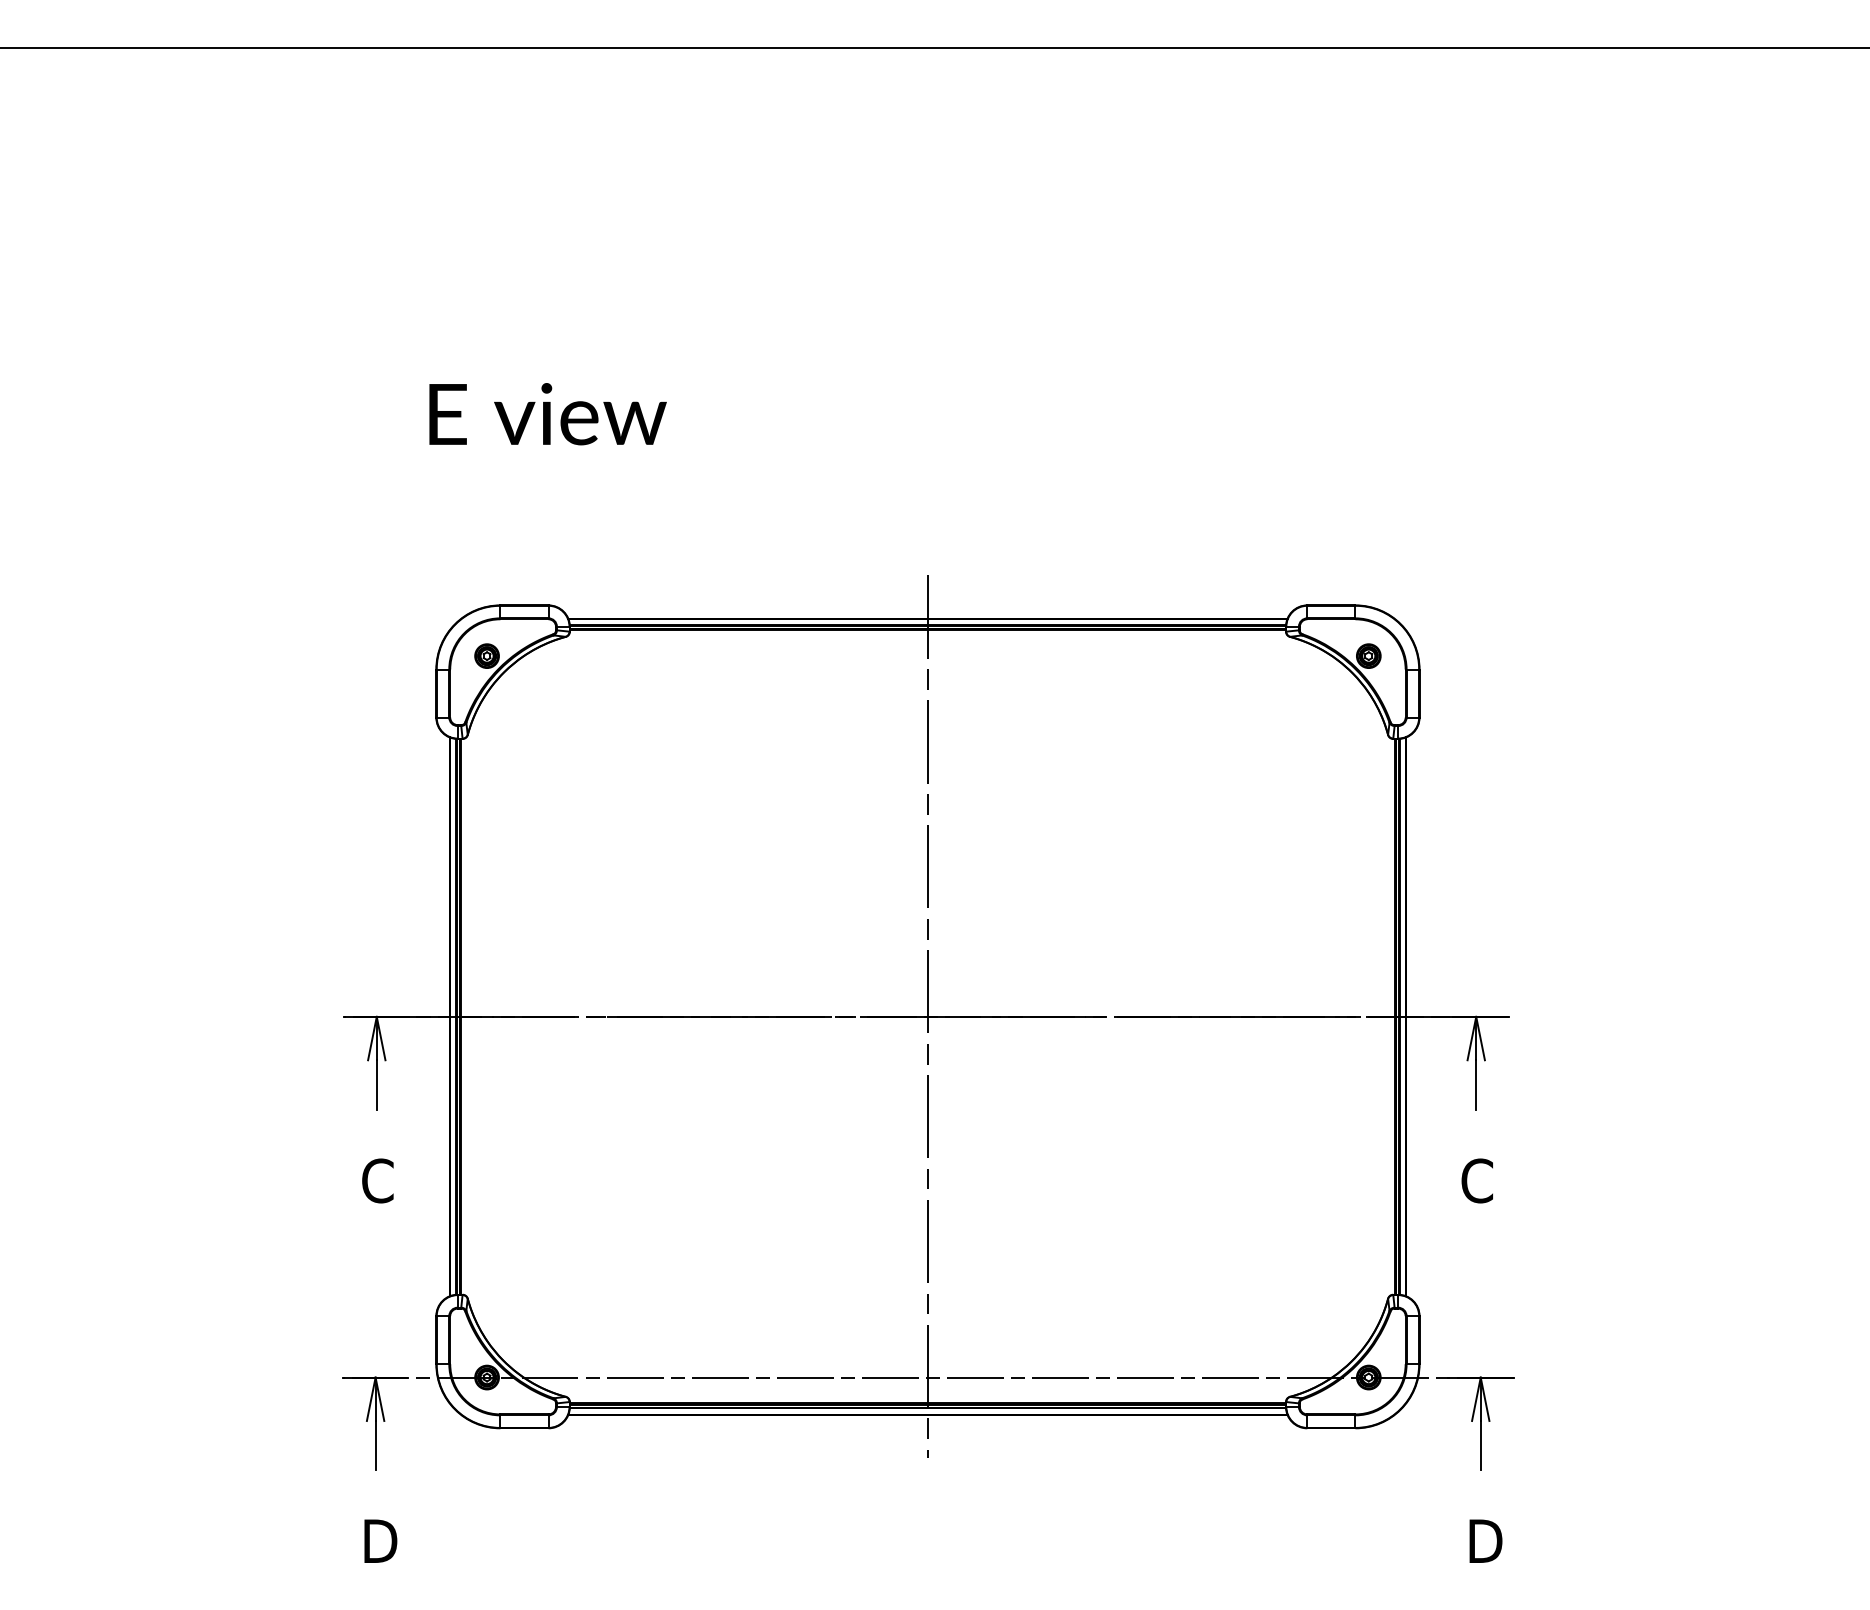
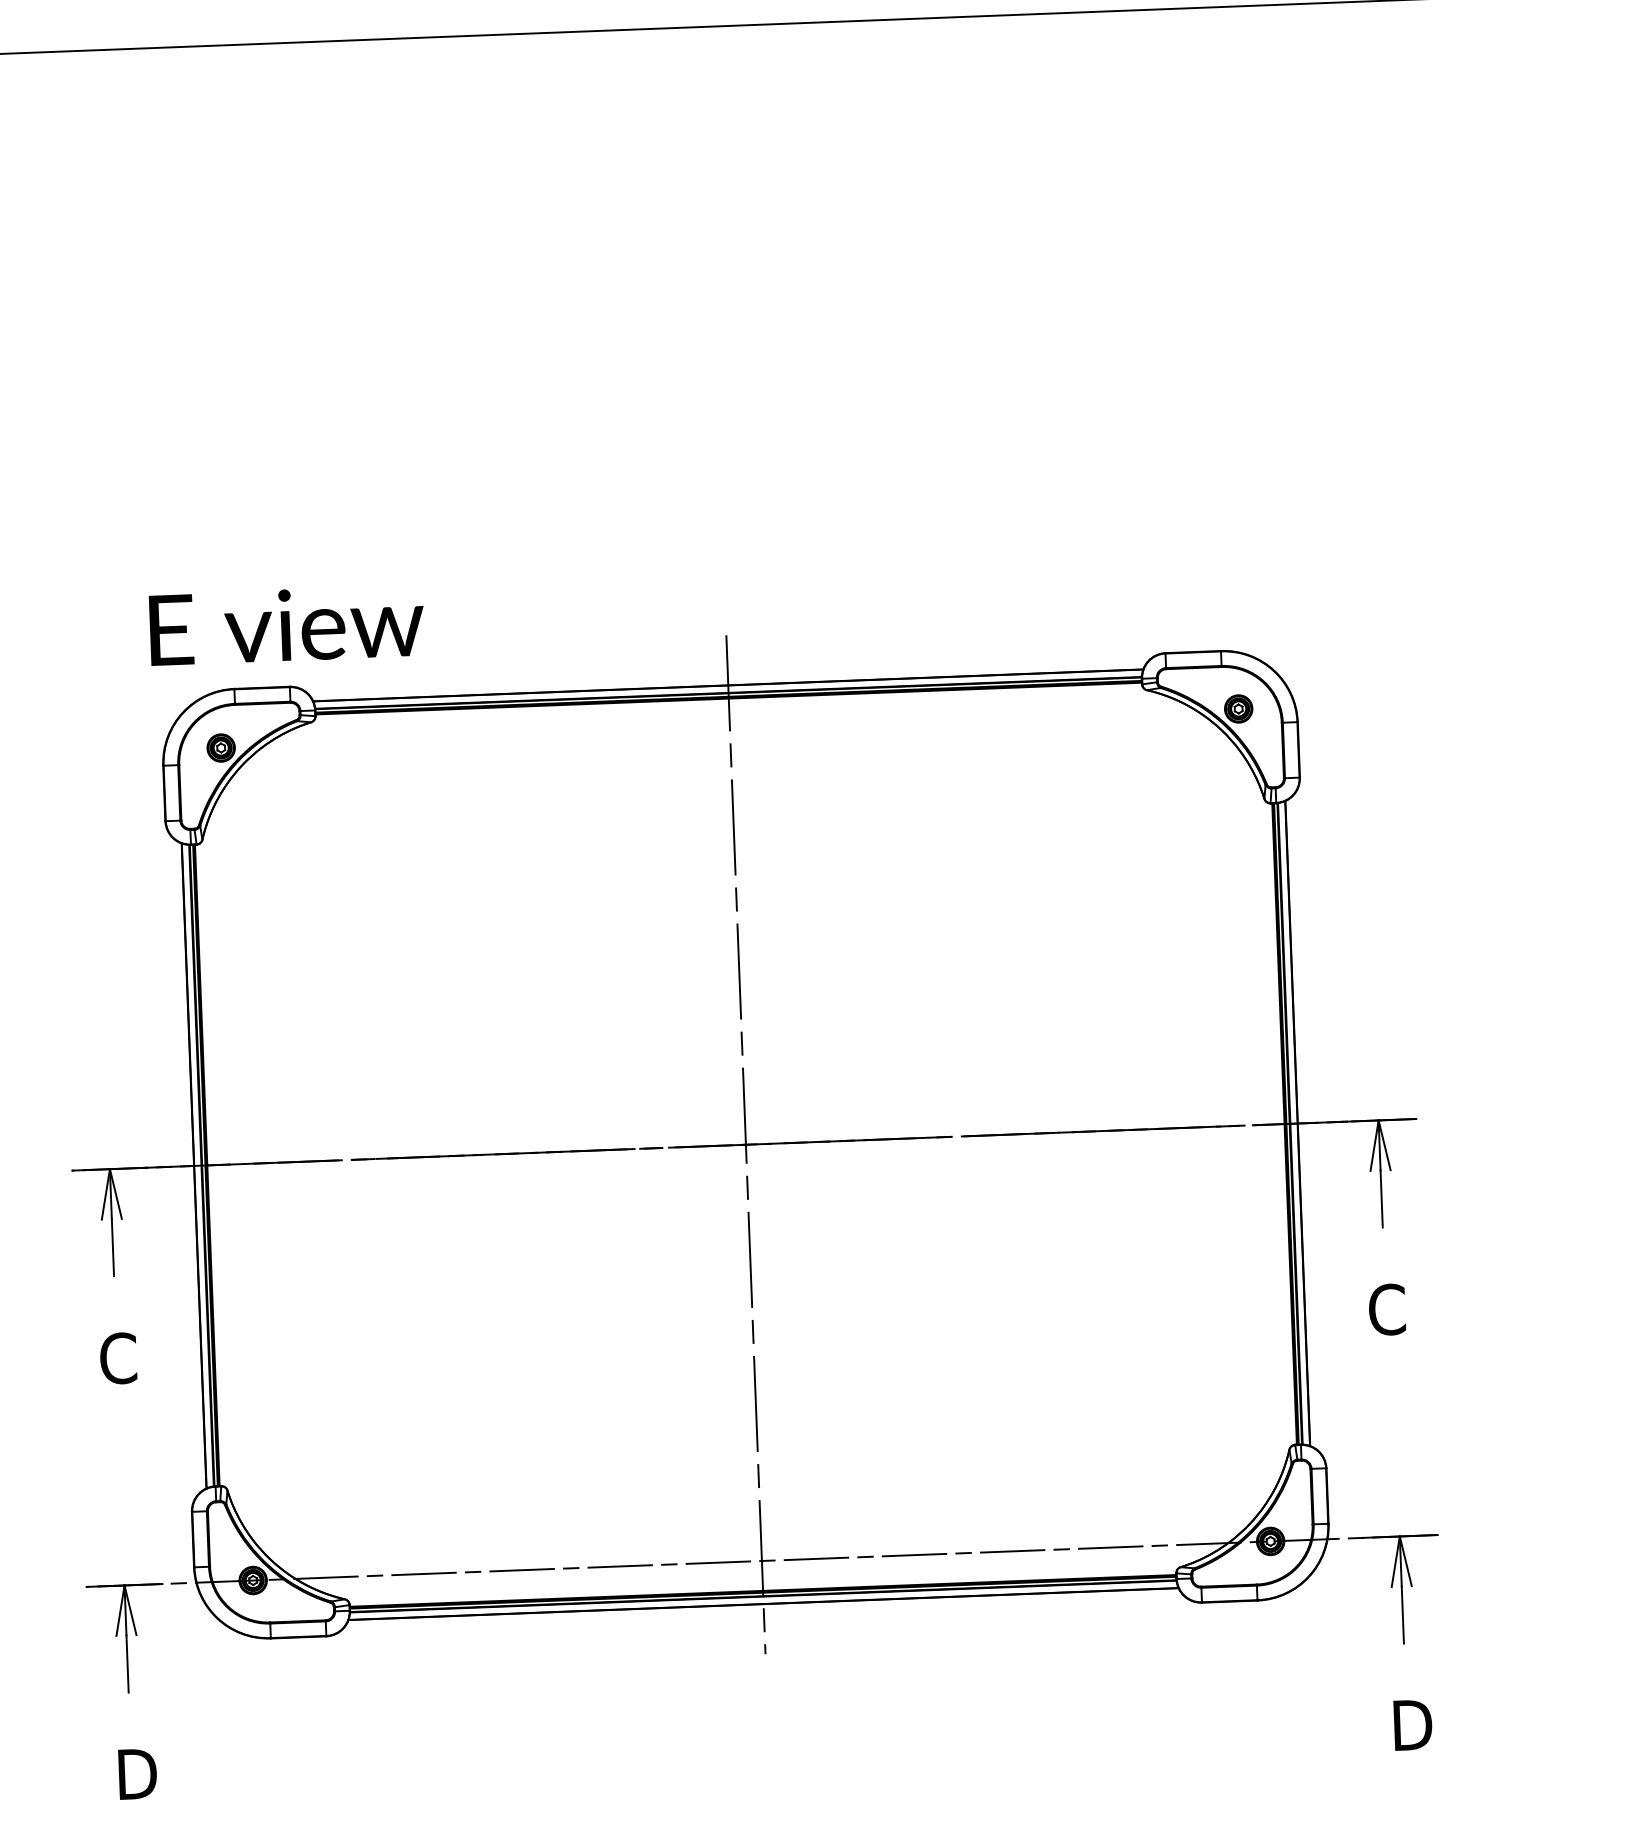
text: (547, 414) -> (286, 625), moved

